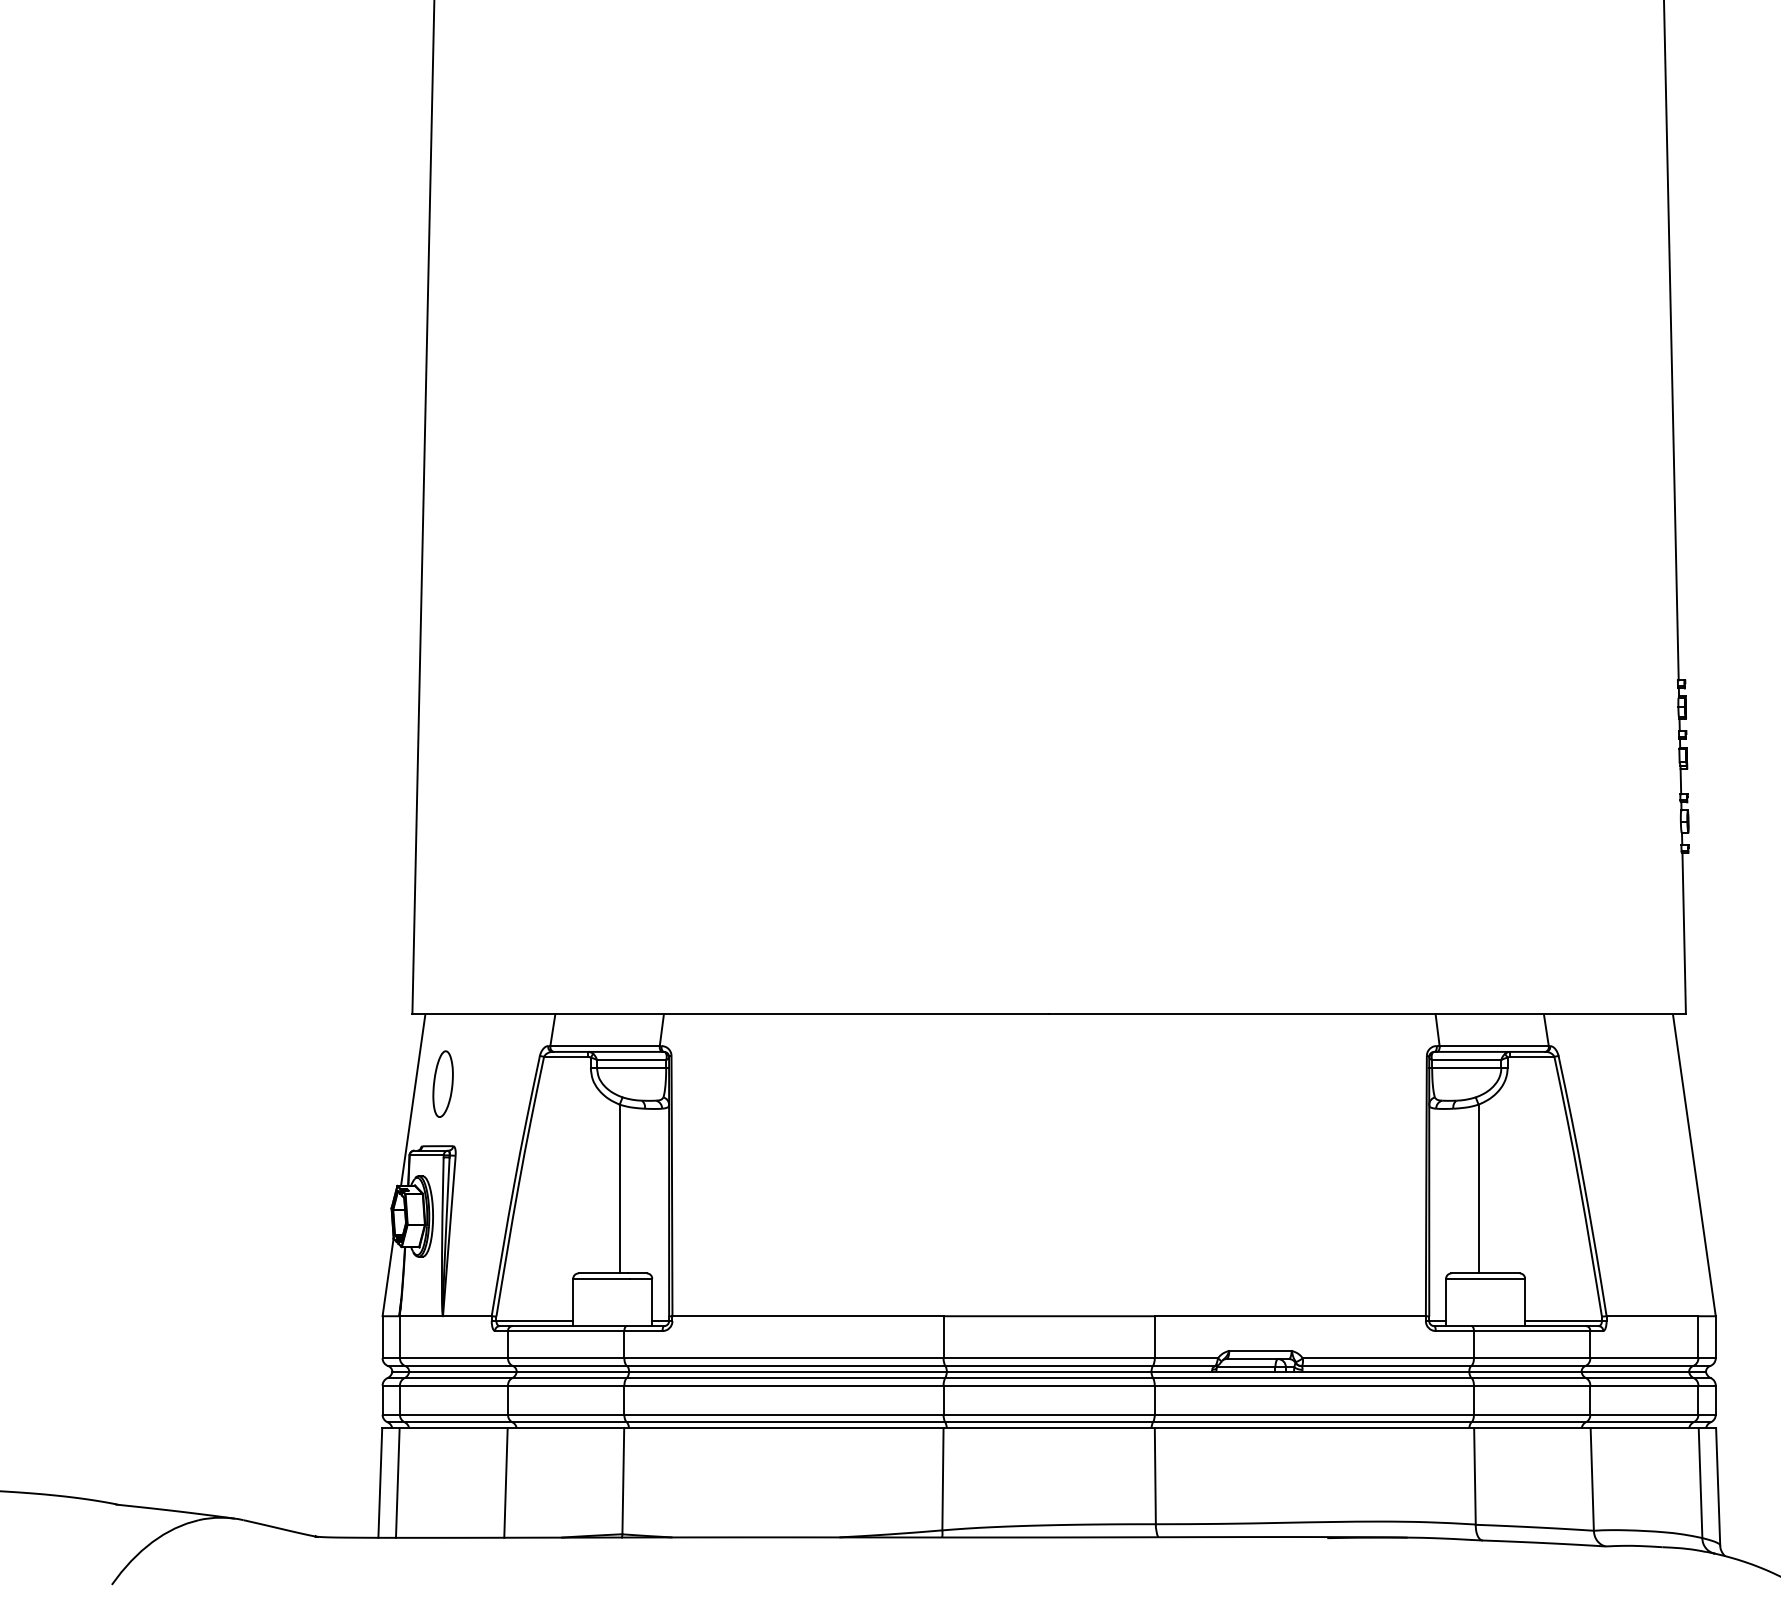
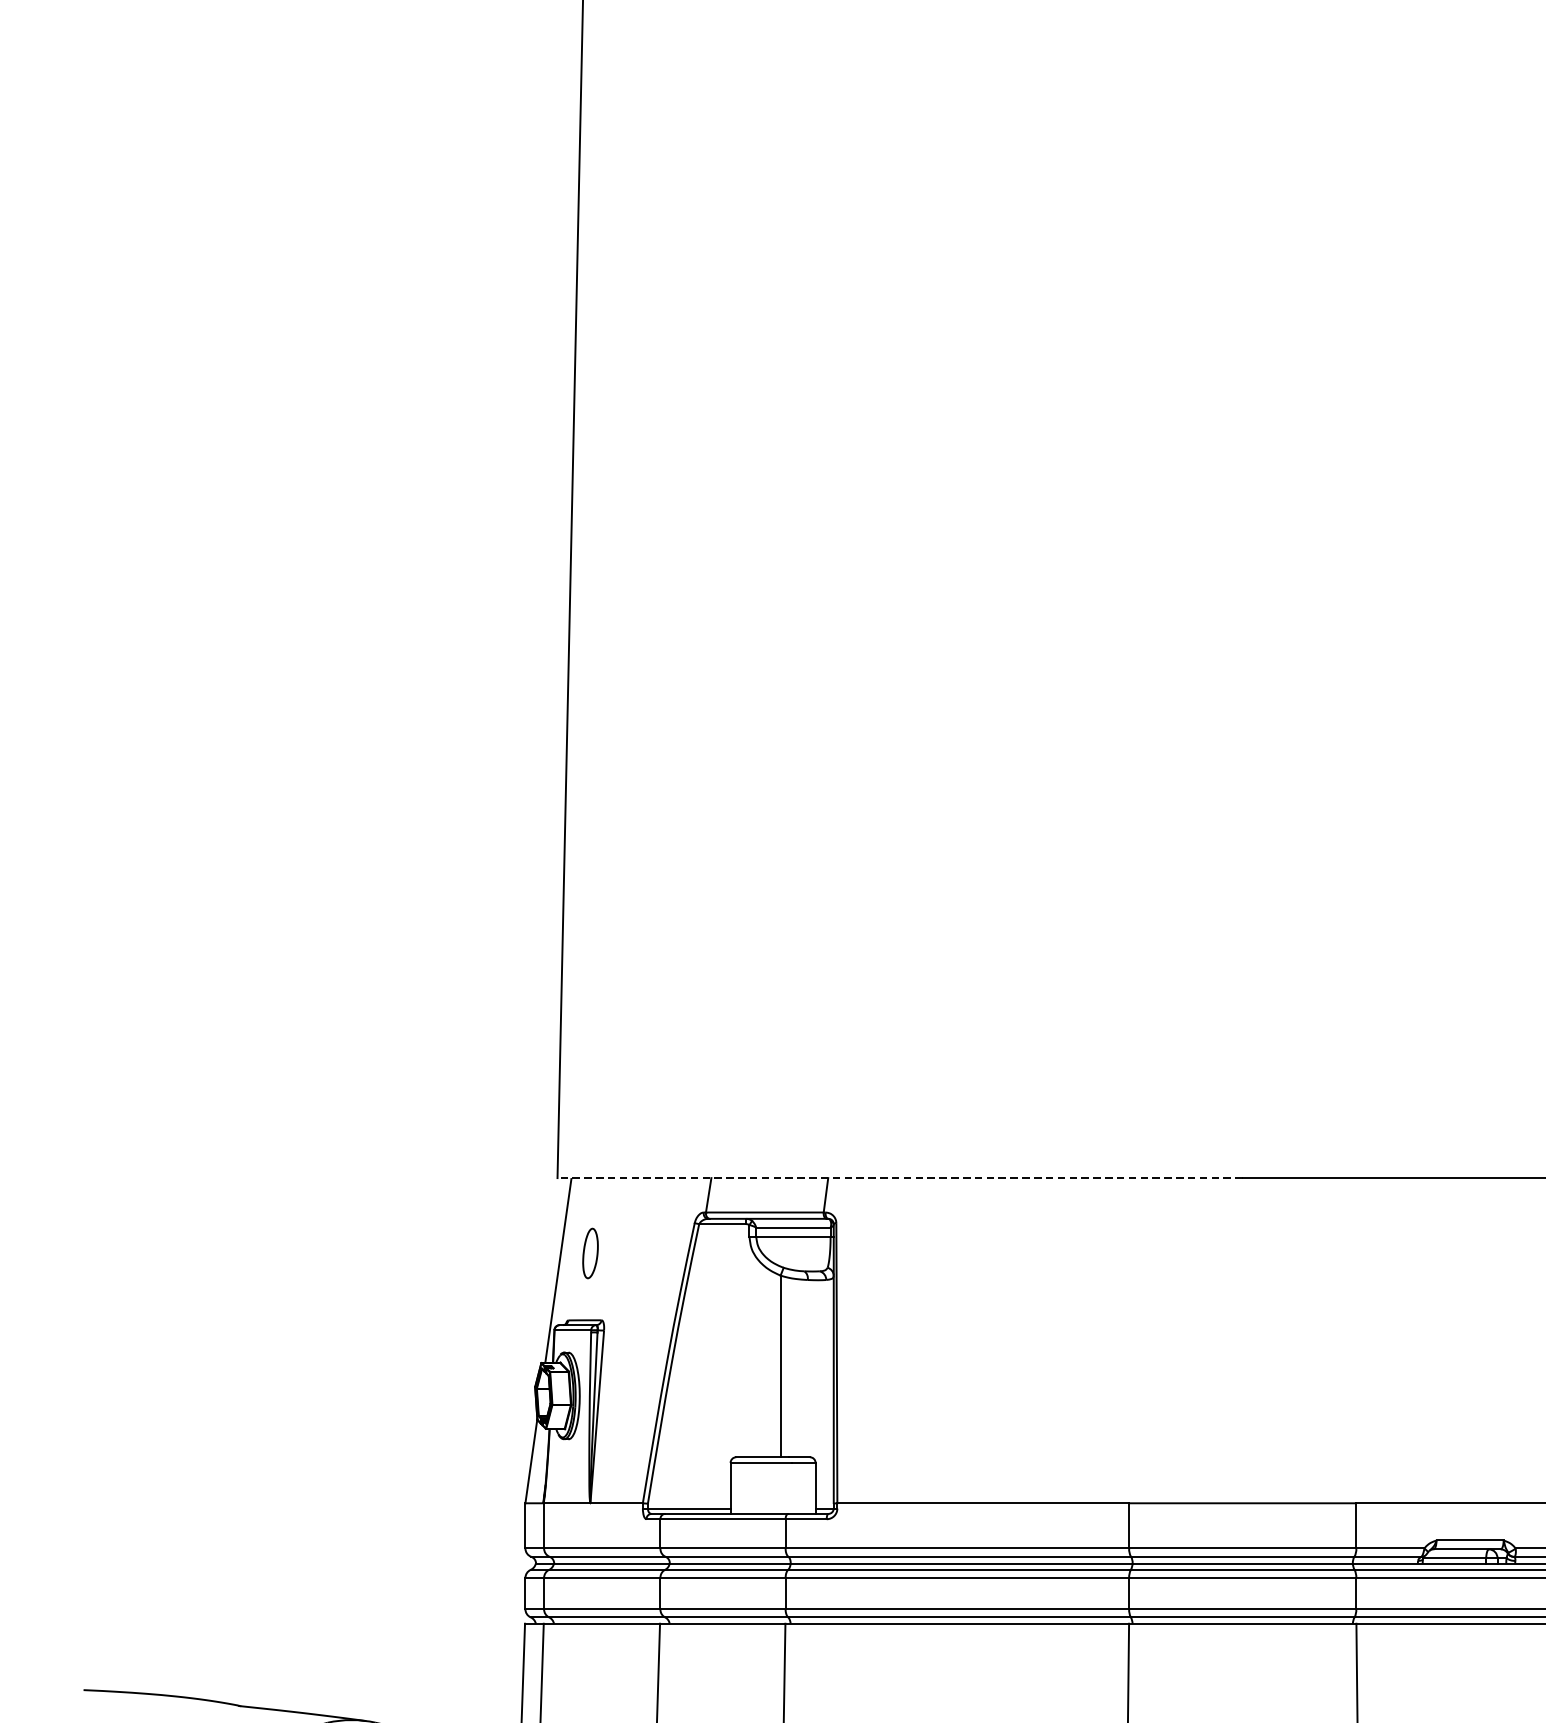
line: (730, 1014) -> (899, 1178), solid -> dashed
part: (442, 1083) -> (589, 1252), size x0.7

